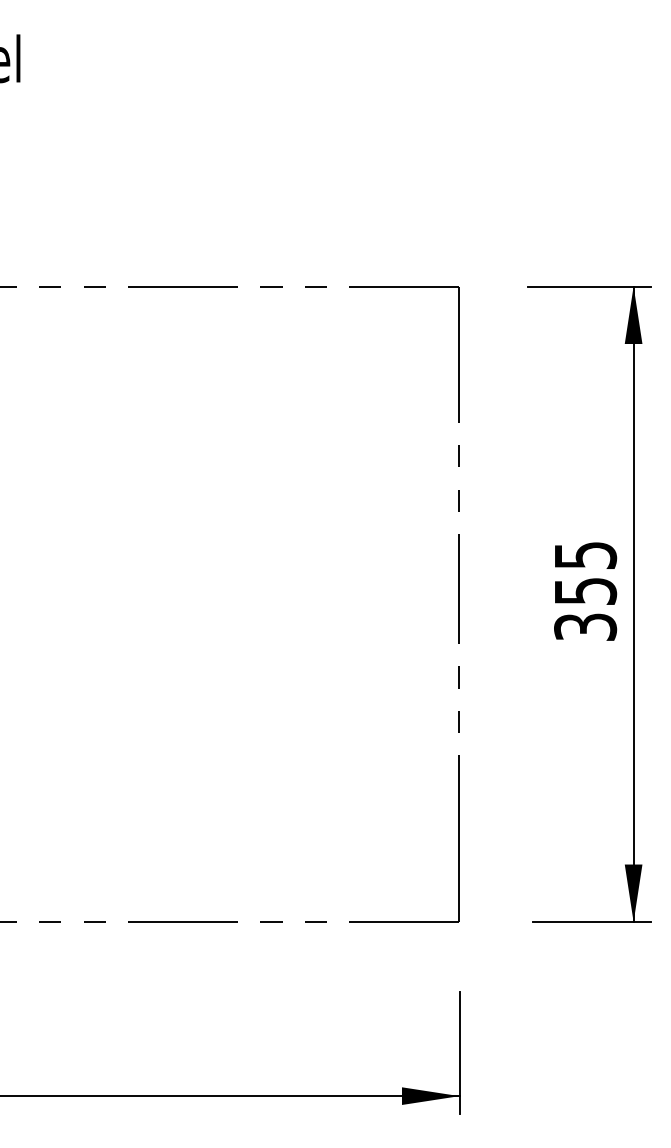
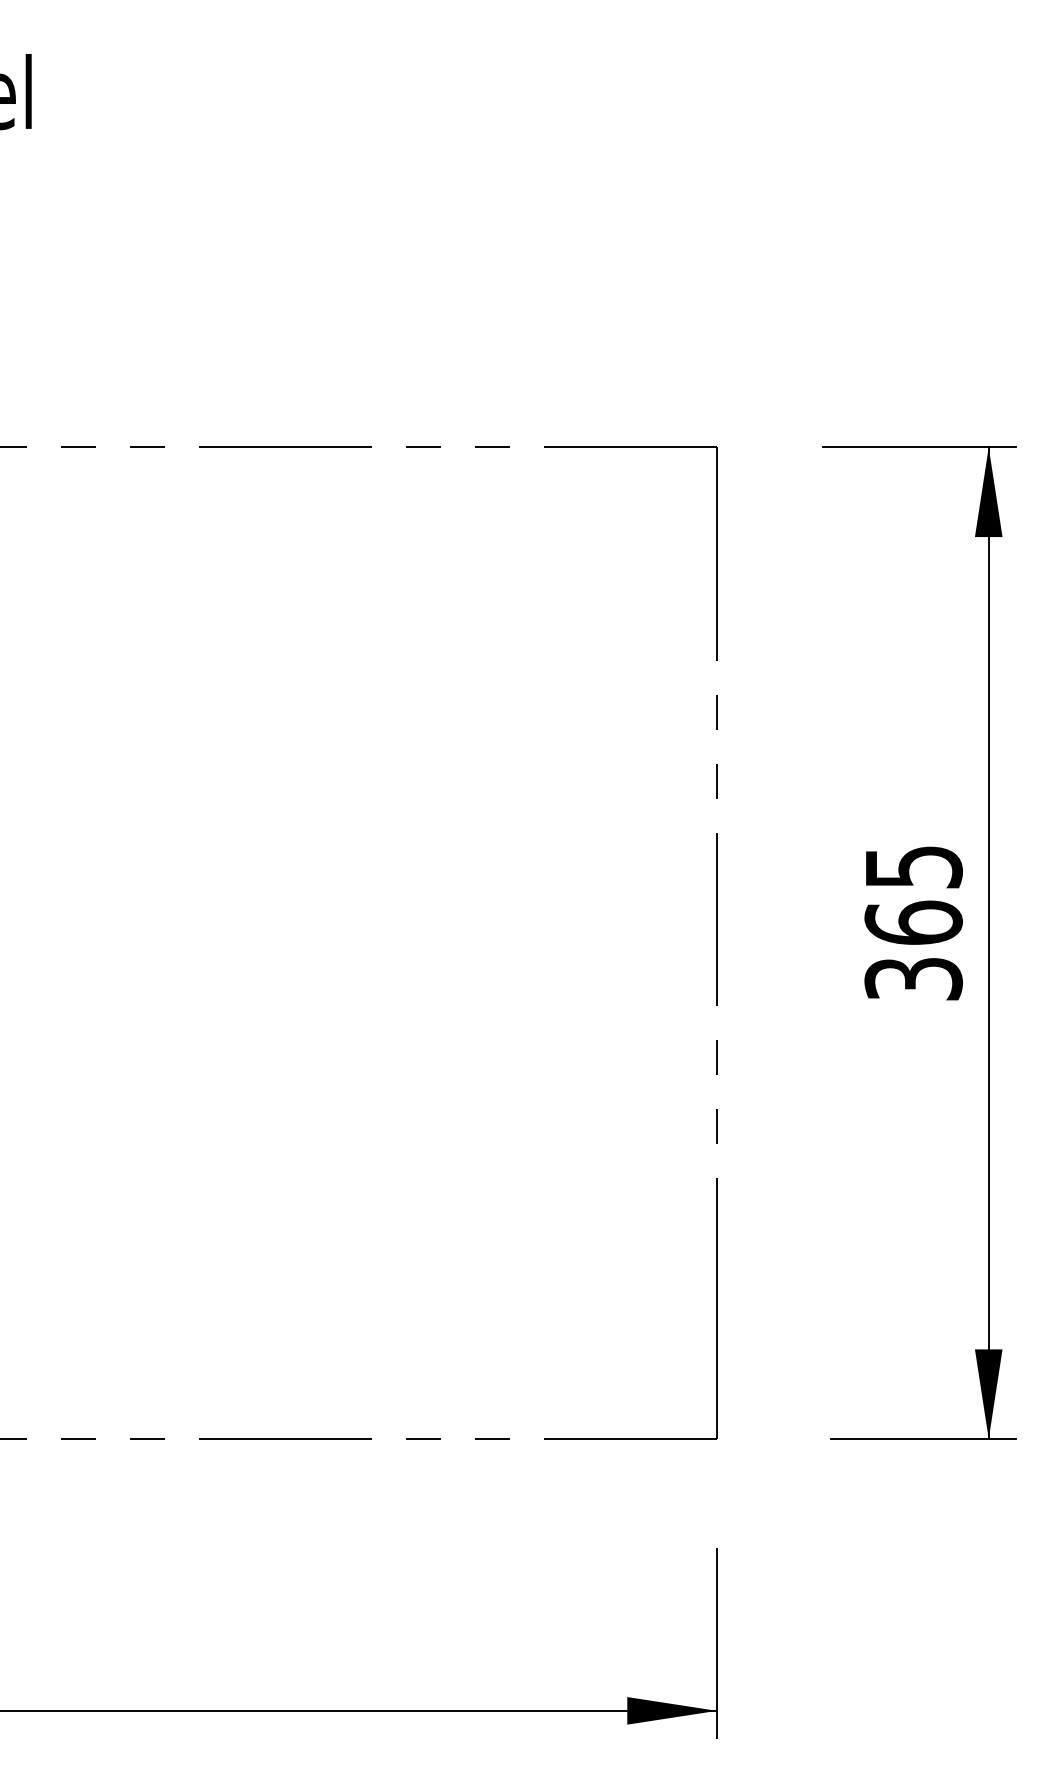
text: (585, 591) -> (913, 923), 355 -> 365

